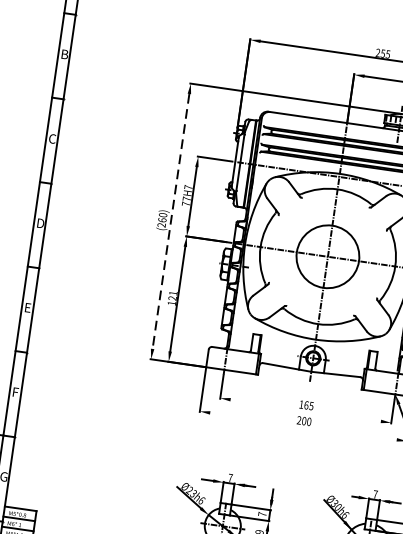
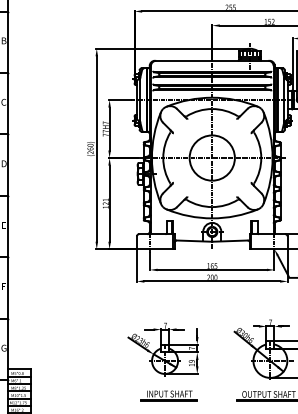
line: (170, 222) -> (96, 149), dashed -> solid
line: (304, 409) -> (211, 269), added
line: (303, 426) -> (212, 281), added

